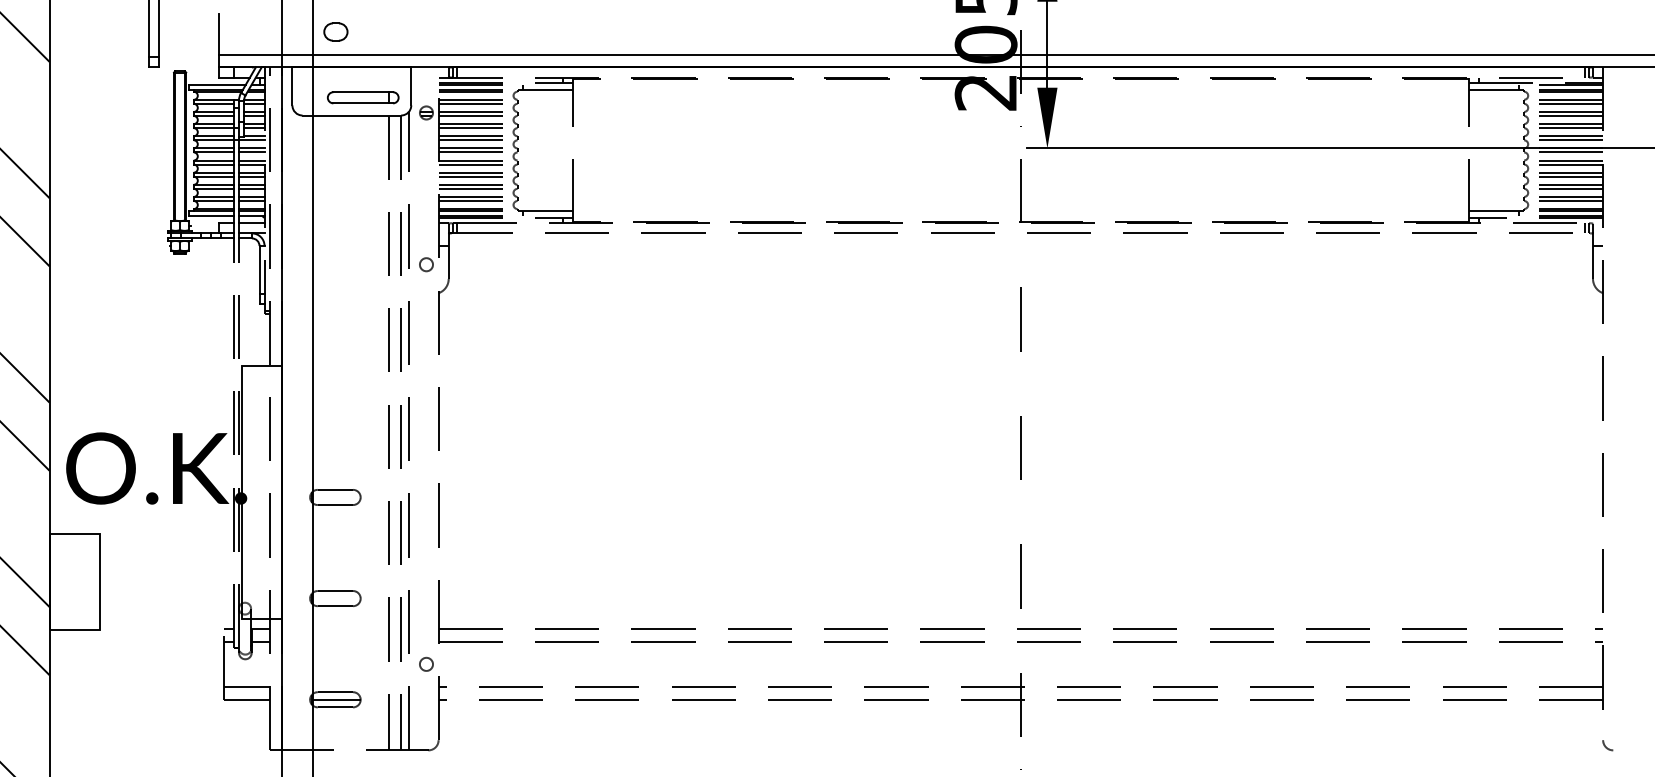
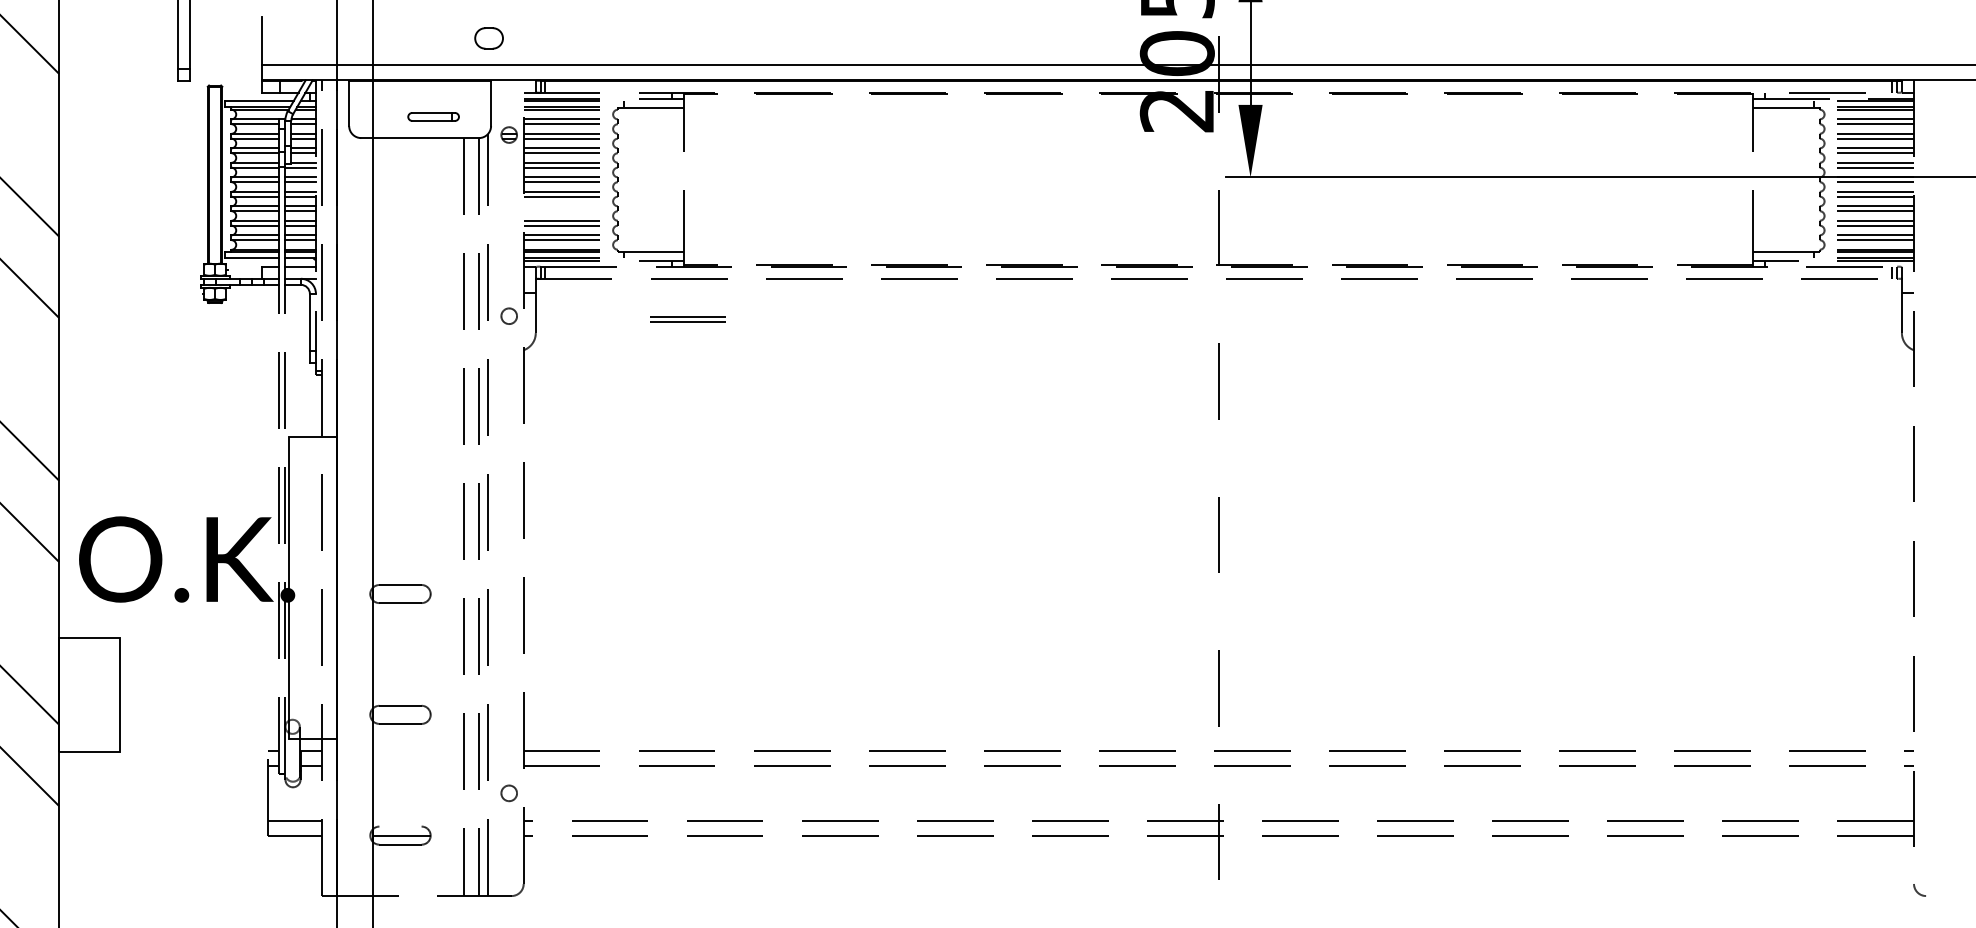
part: (335, 32) -> (488, 38), moved
part: (363, 97) -> (433, 116), size x0.6
part: (470, 174) -> (687, 319), moved
line: (335, 692) -> (400, 826), removed

